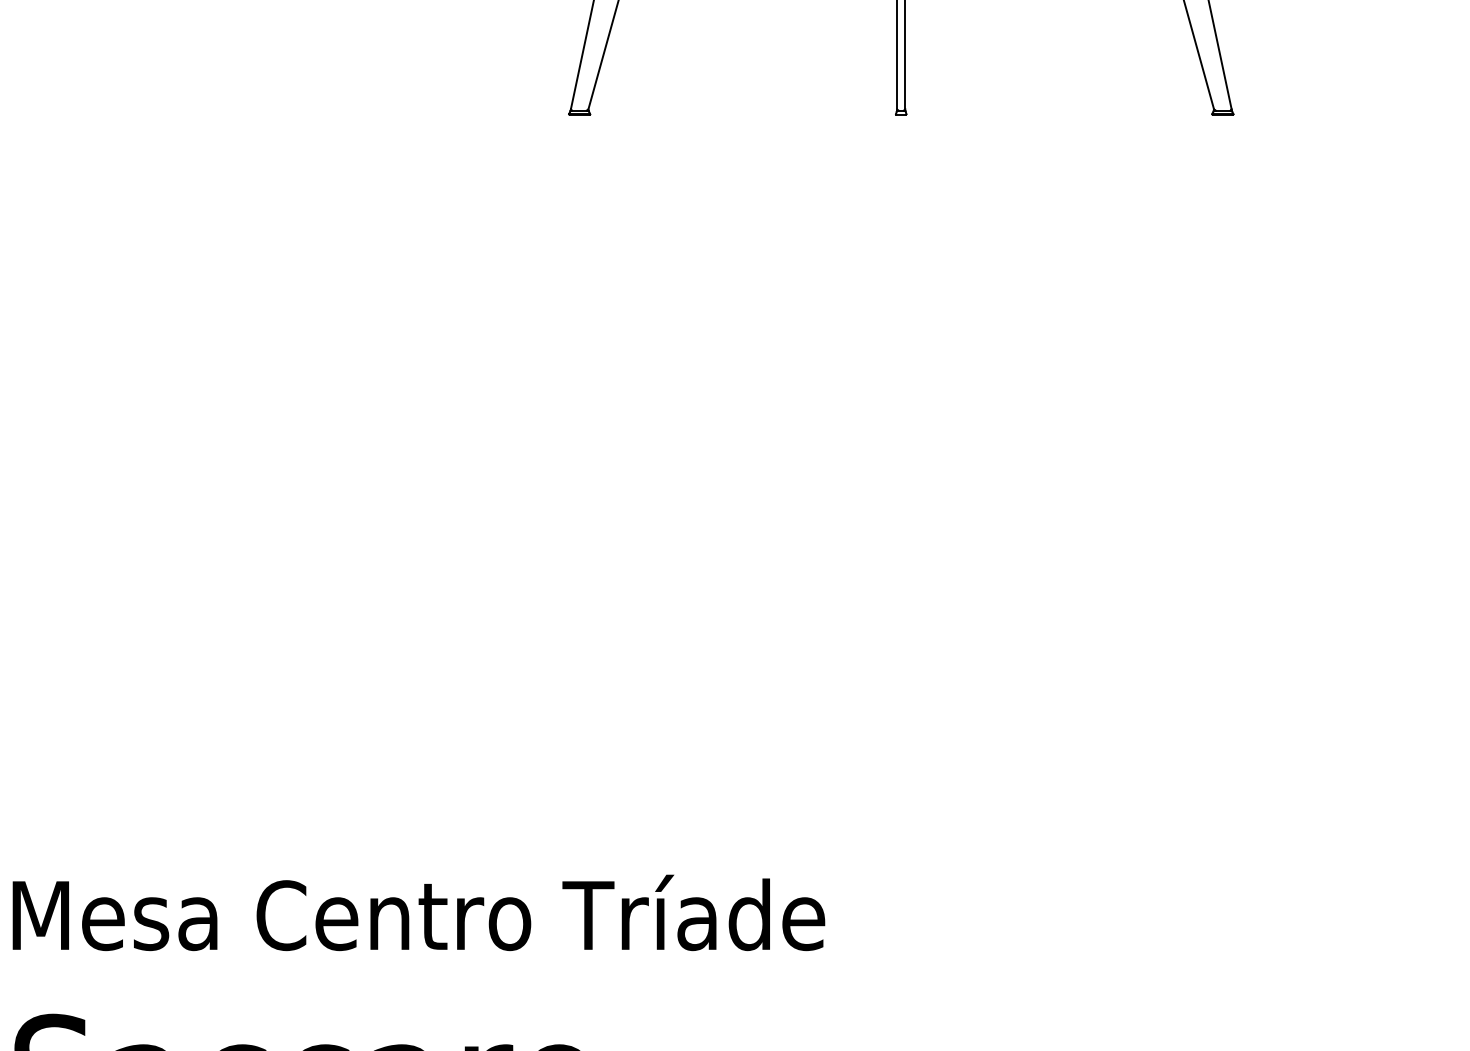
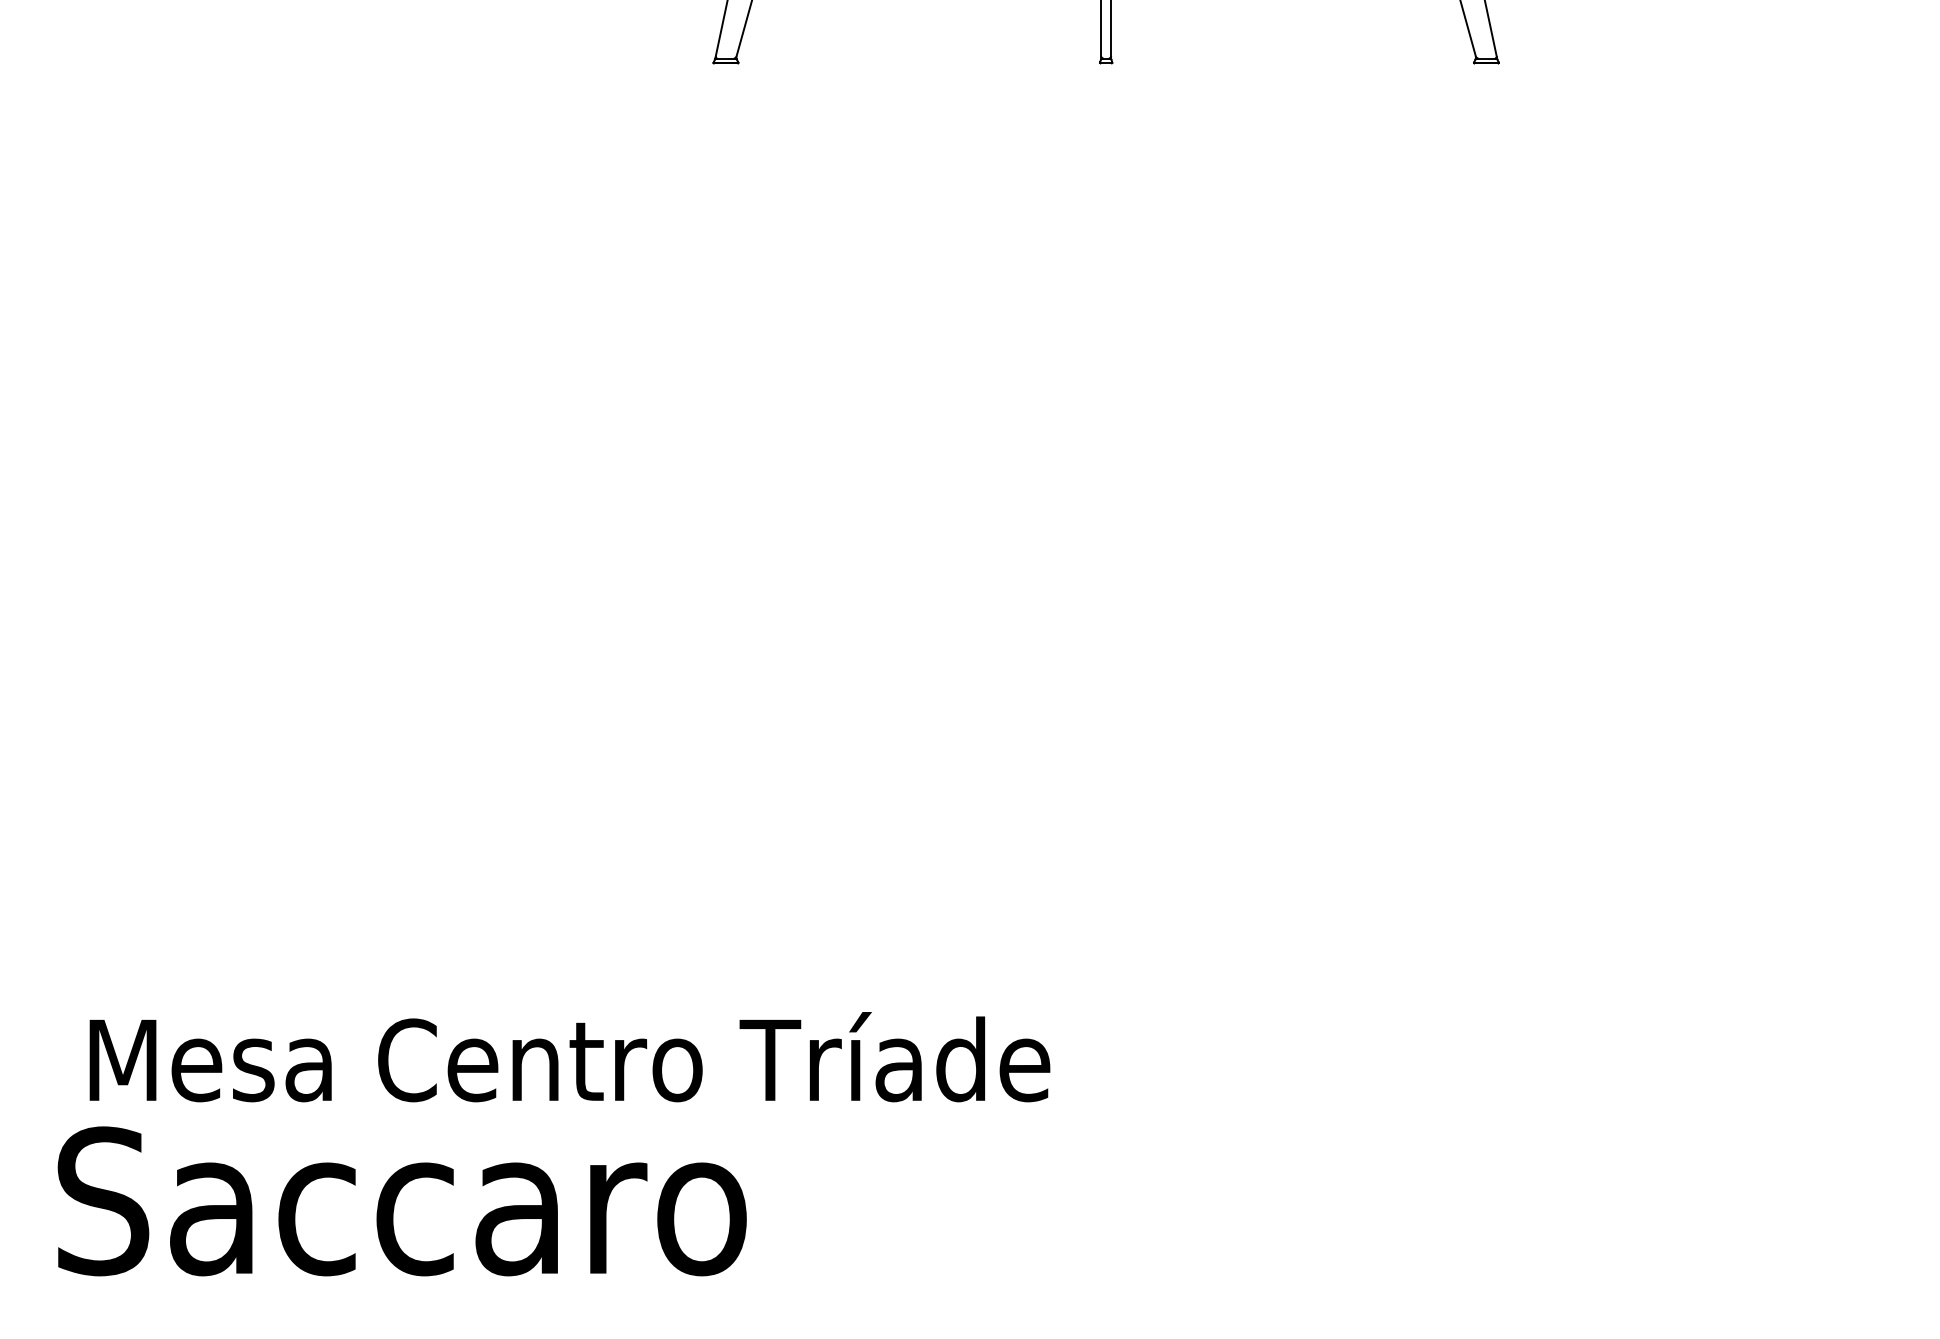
text: (418, 913) -> (569, 1057), moved

